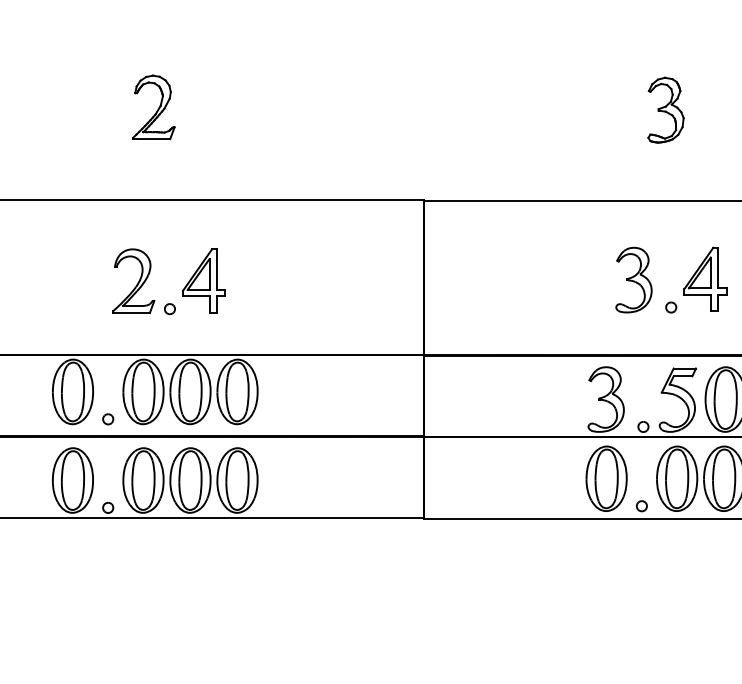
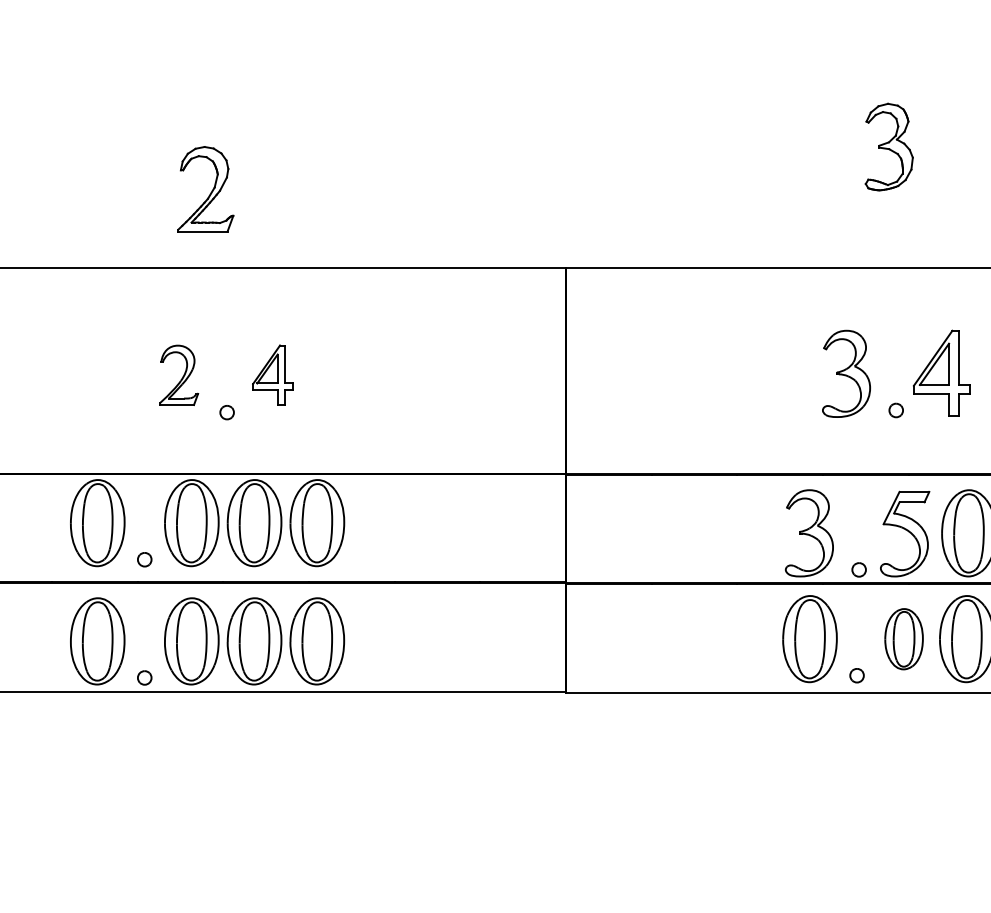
part: (153, 107) -> (205, 189), moved
part: (203, 280) -> (272, 374), size x0.7
part: (133, 281) -> (178, 375), size x0.7
part: (676, 479) -> (903, 639), size x0.7

